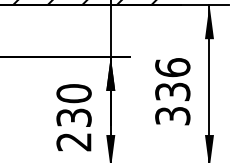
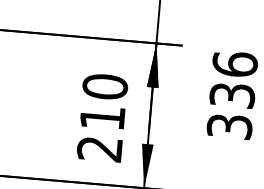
text: (73, 117) -> (101, 117), 230 -> 210

